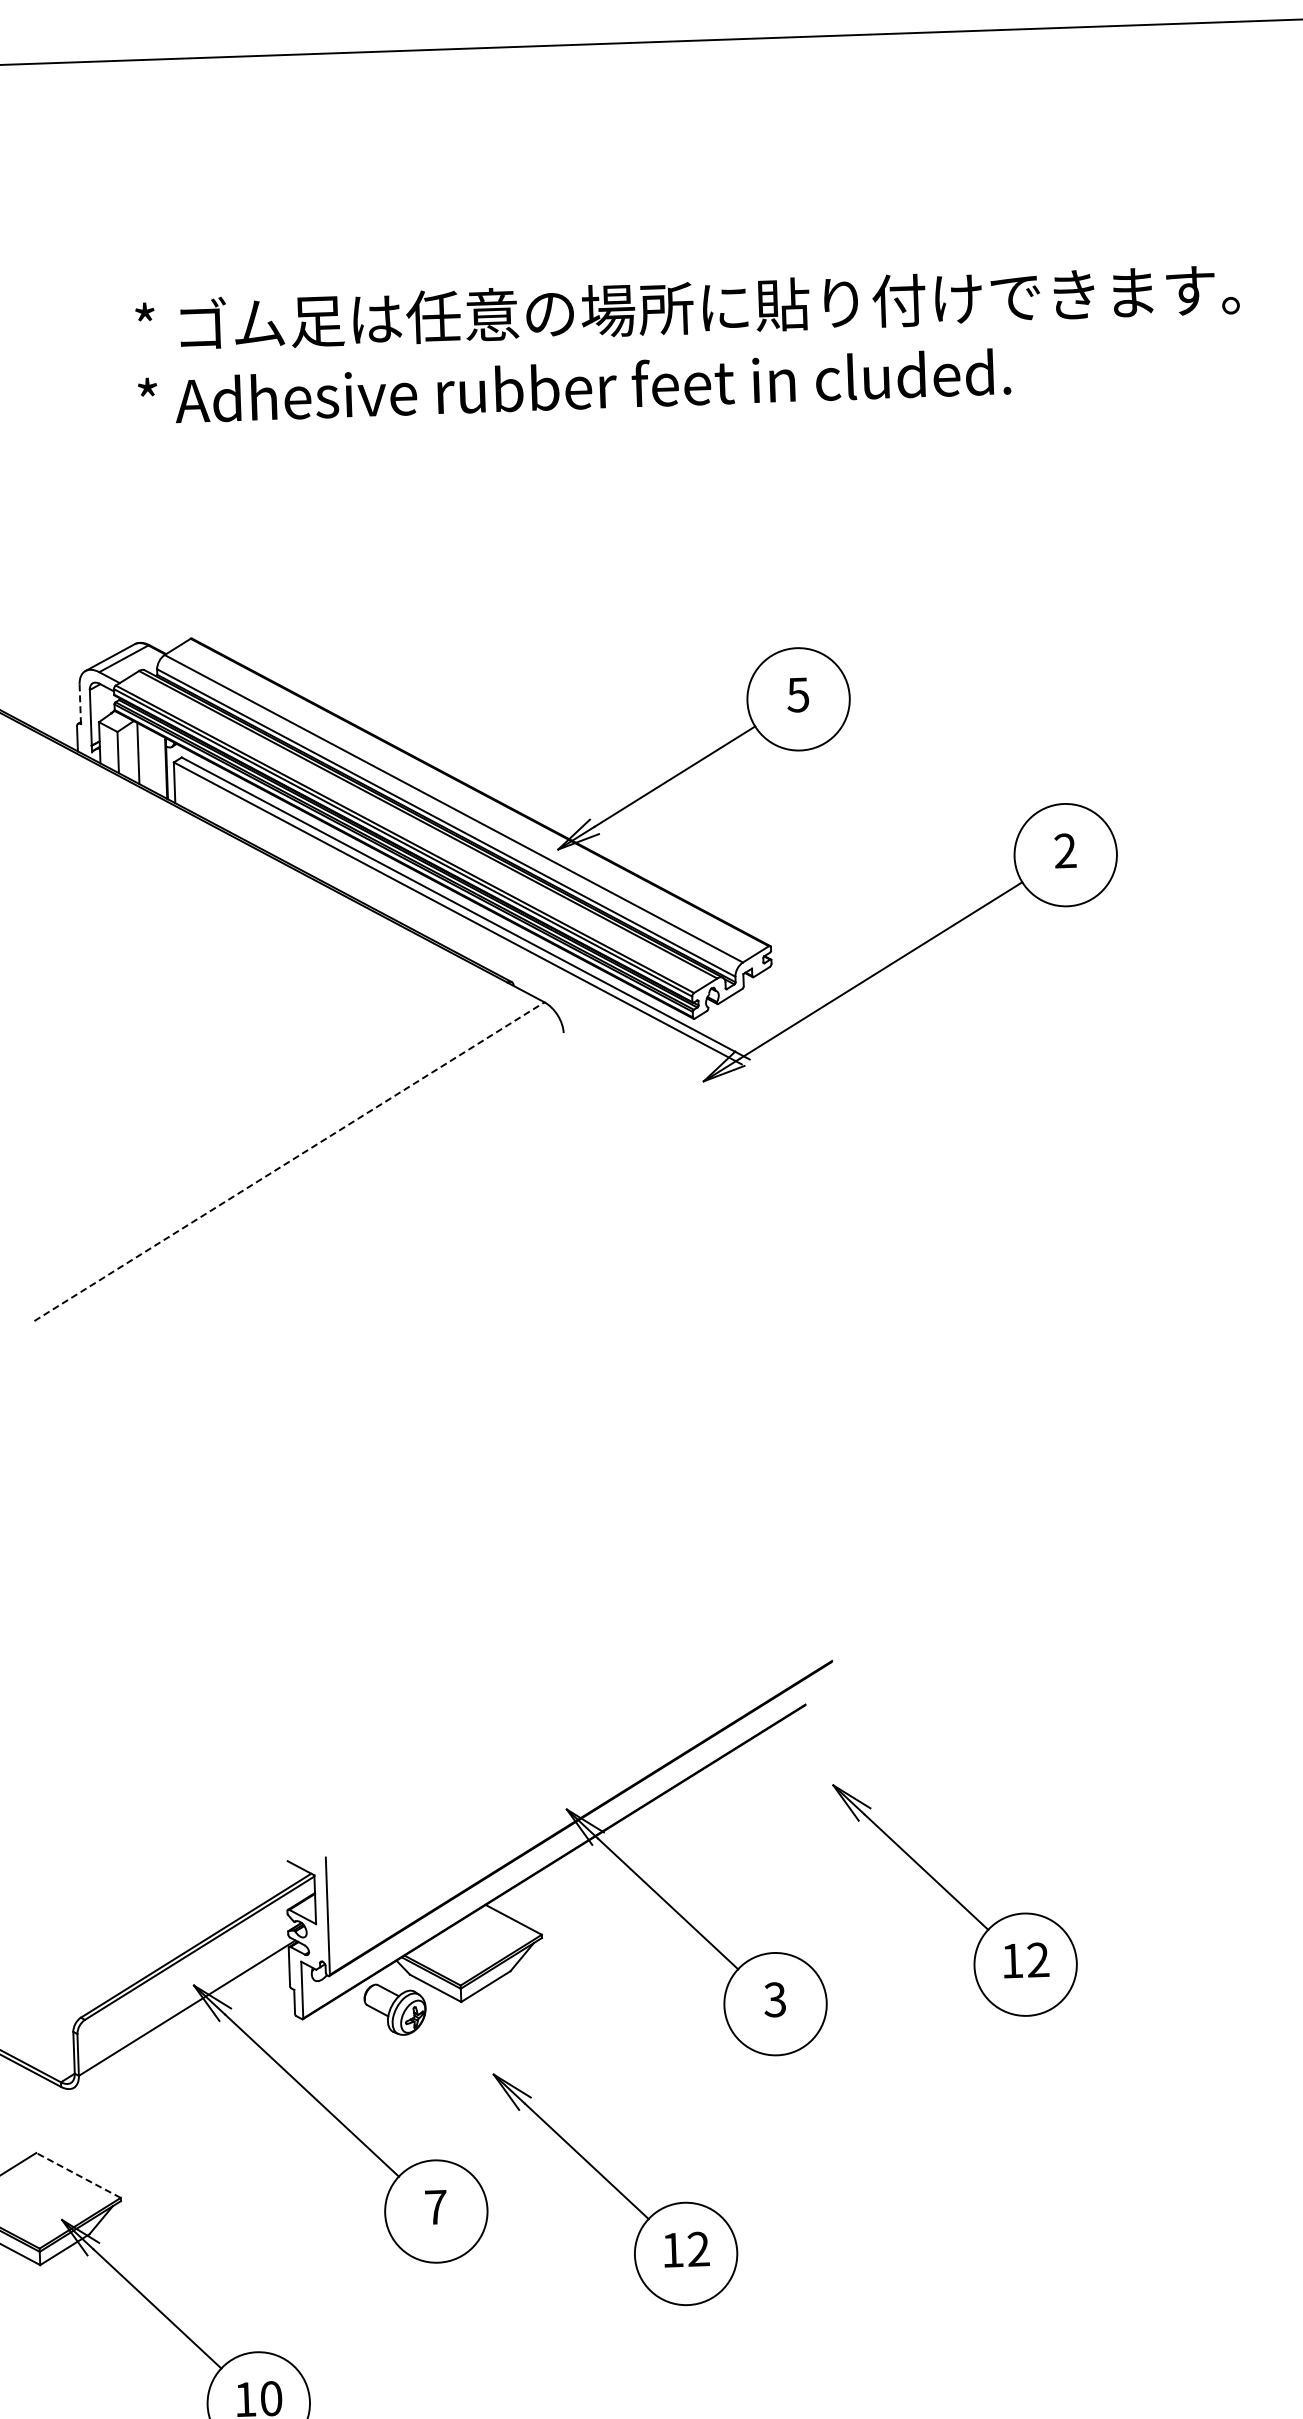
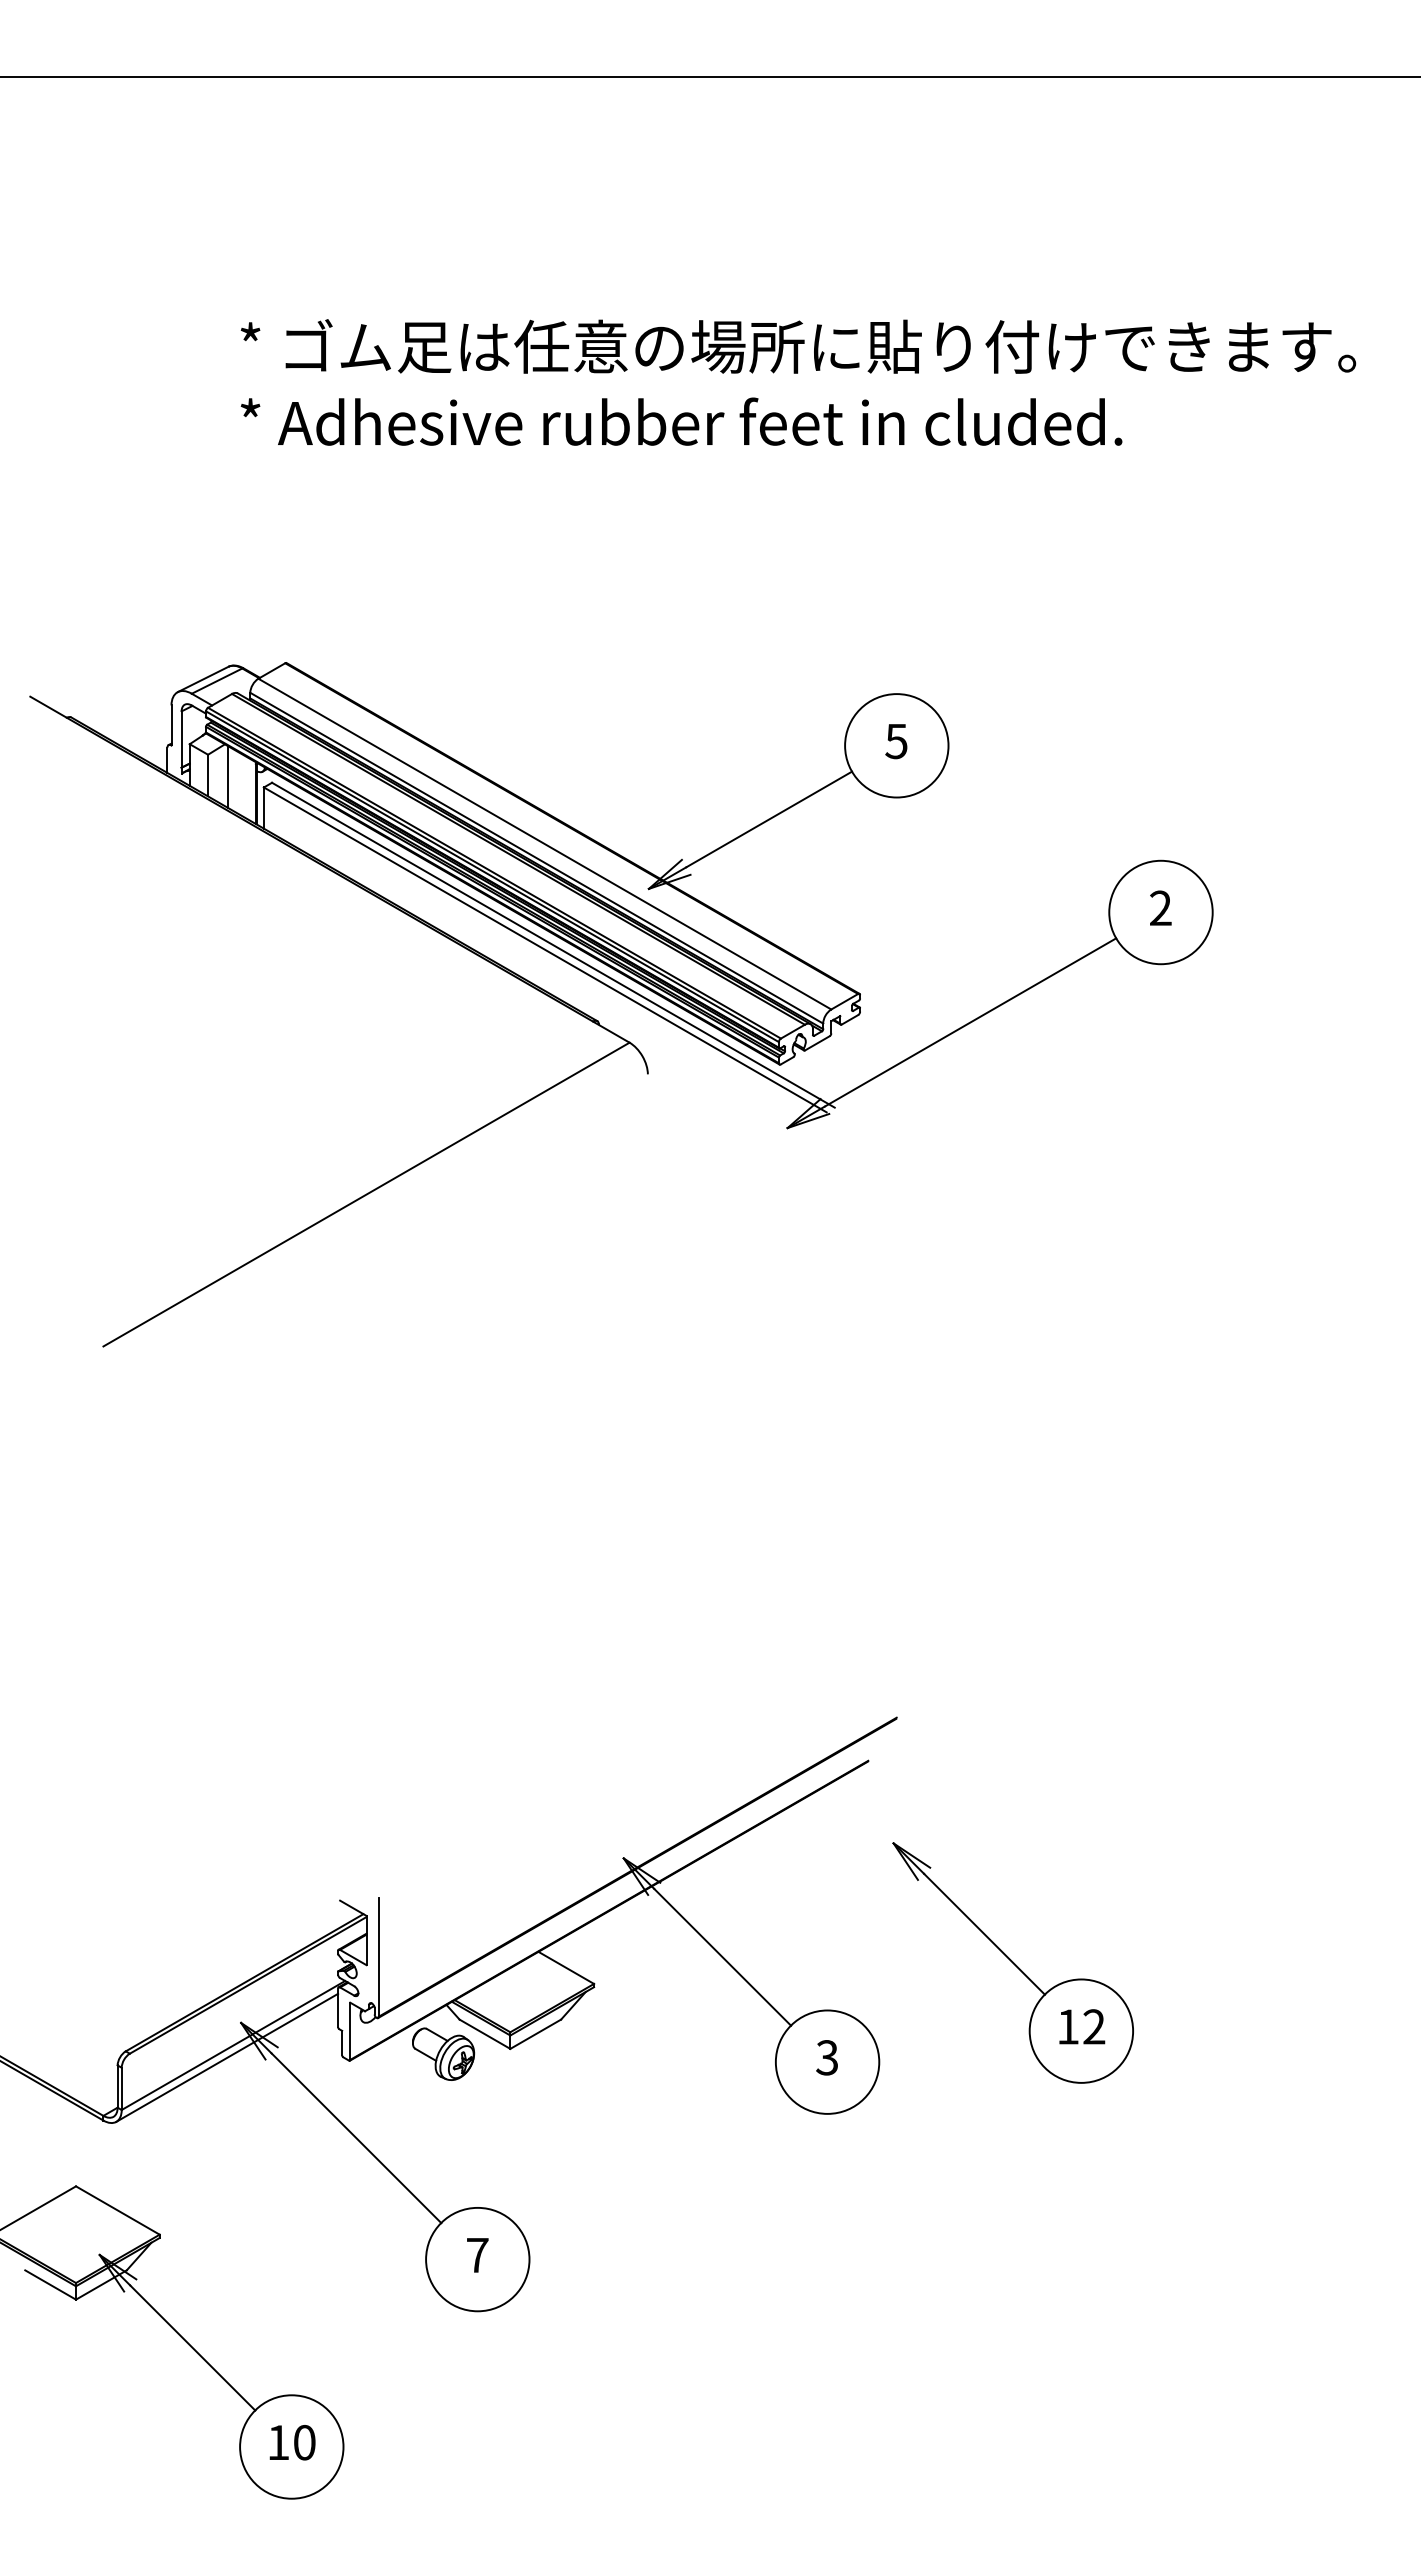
line: (80, 704) -> (171, 725), dashed -> solid
line: (289, 1161) -> (366, 1194), dashed -> solid
line: (181, 2020) -> (227, 2057), added
line: (78, 2175) -> (117, 2210), dashed -> solid
part: (615, 2188) -> (659, 2242), removed

